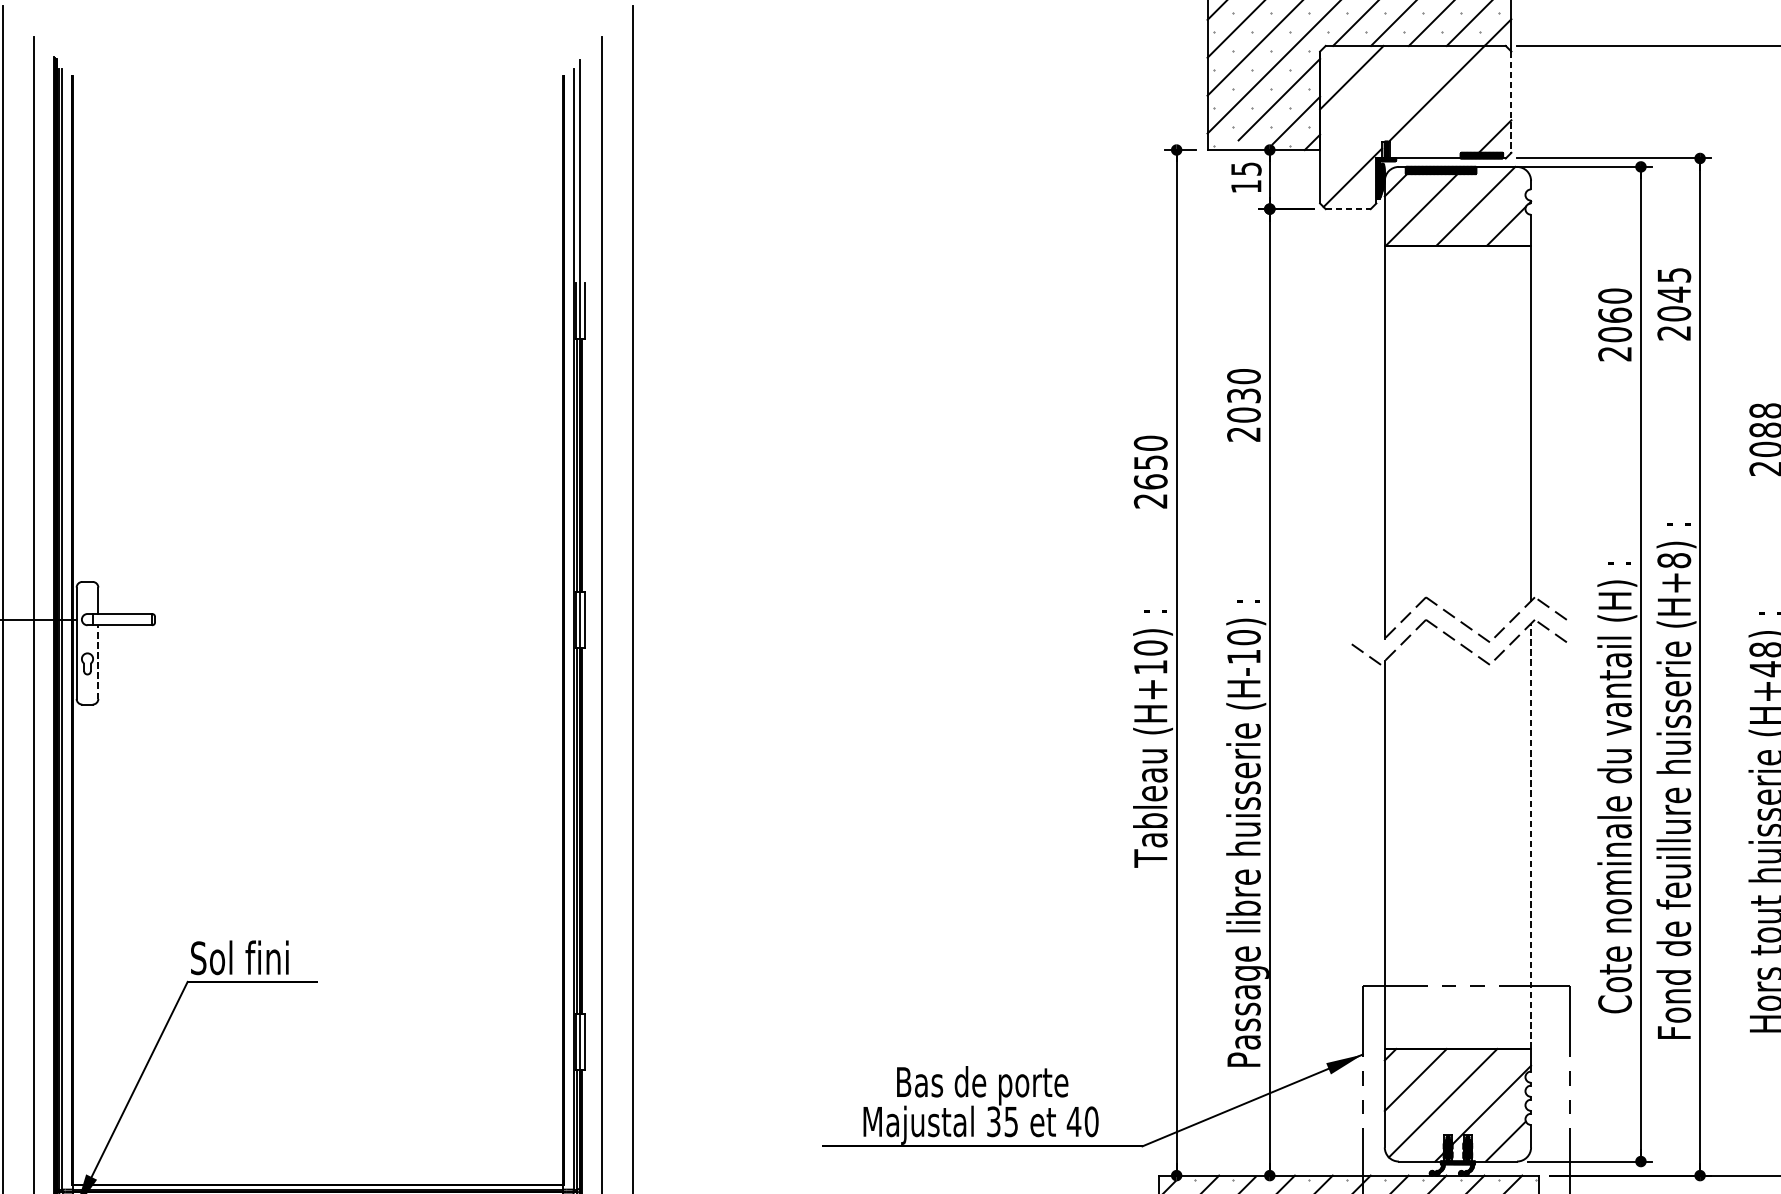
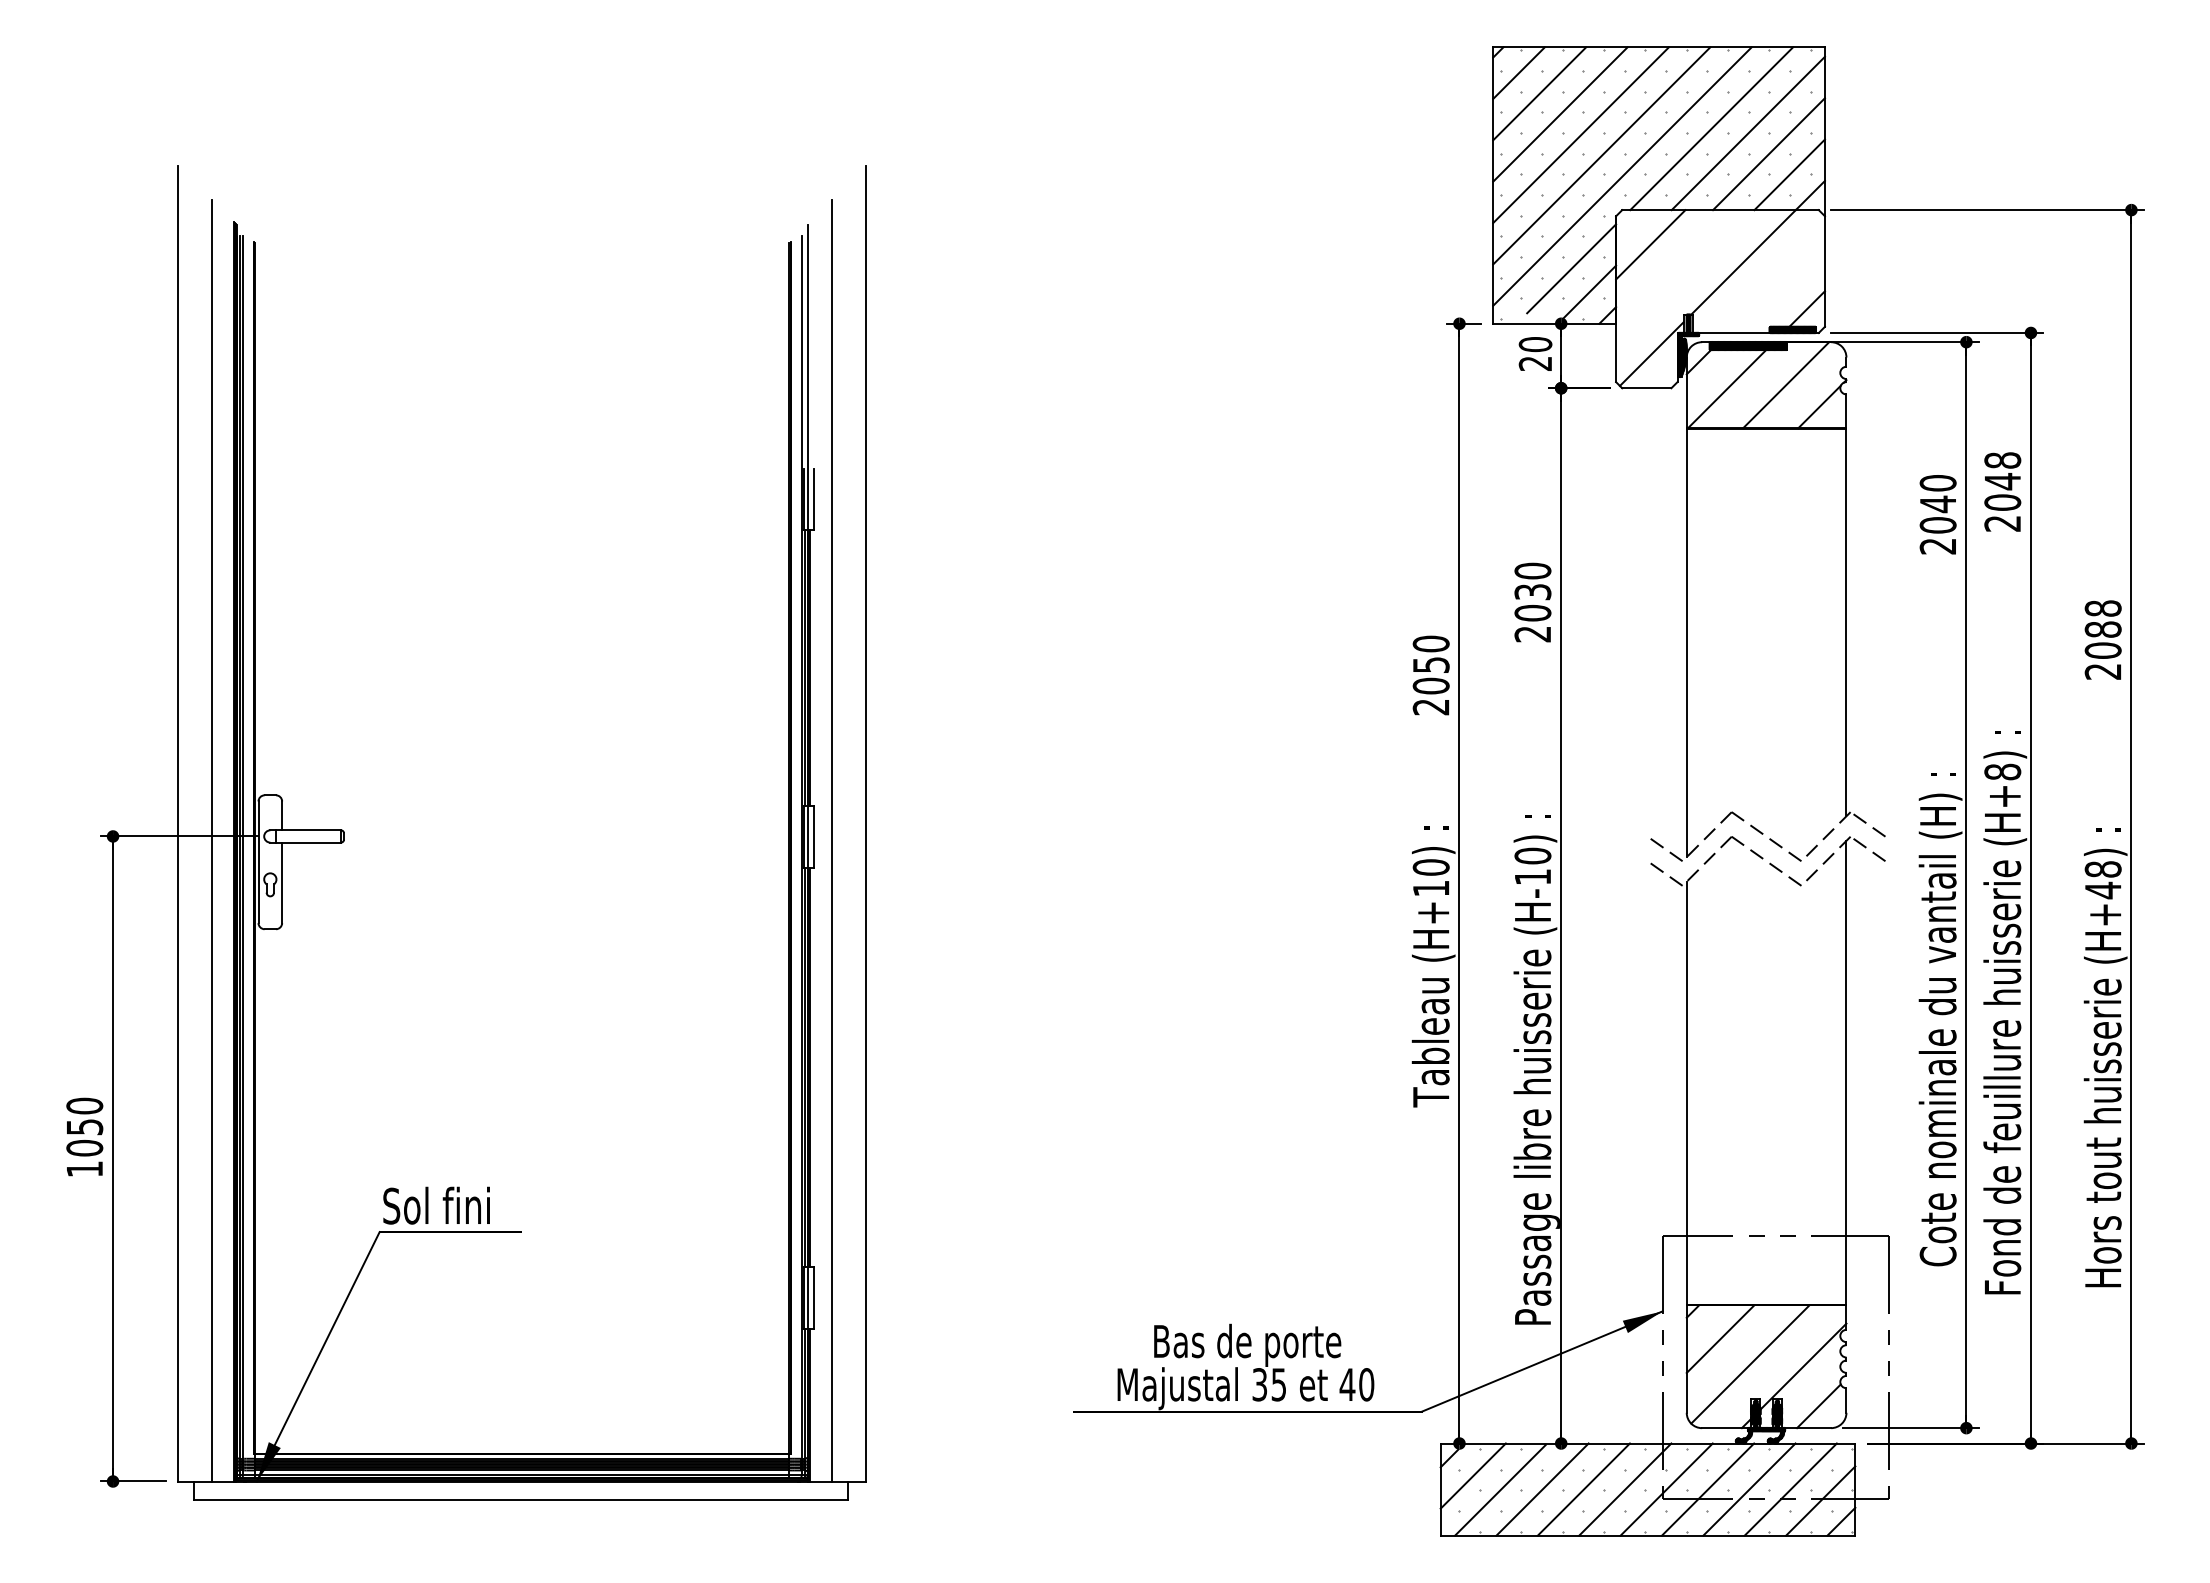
line: (1510, 103) -> (1824, 272), dashed -> solid
text: (1246, 177) -> (1535, 353), 15 -> 20
line: (1347, 209) -> (1646, 388), dashed -> solid
text: (1674, 275) -> (2002, 460), 2045 -> 2048
text: (1614, 315) -> (1937, 504), 2060 -> 2040
text: (1150, 481) -> (1430, 685), 2650 -> 2050
line: (1364, 630) -> (1664, 848), added
line: (98, 661) -> (282, 882), dashed -> solid
line: (1531, 835) -> (1846, 1072), dashed -> solid

